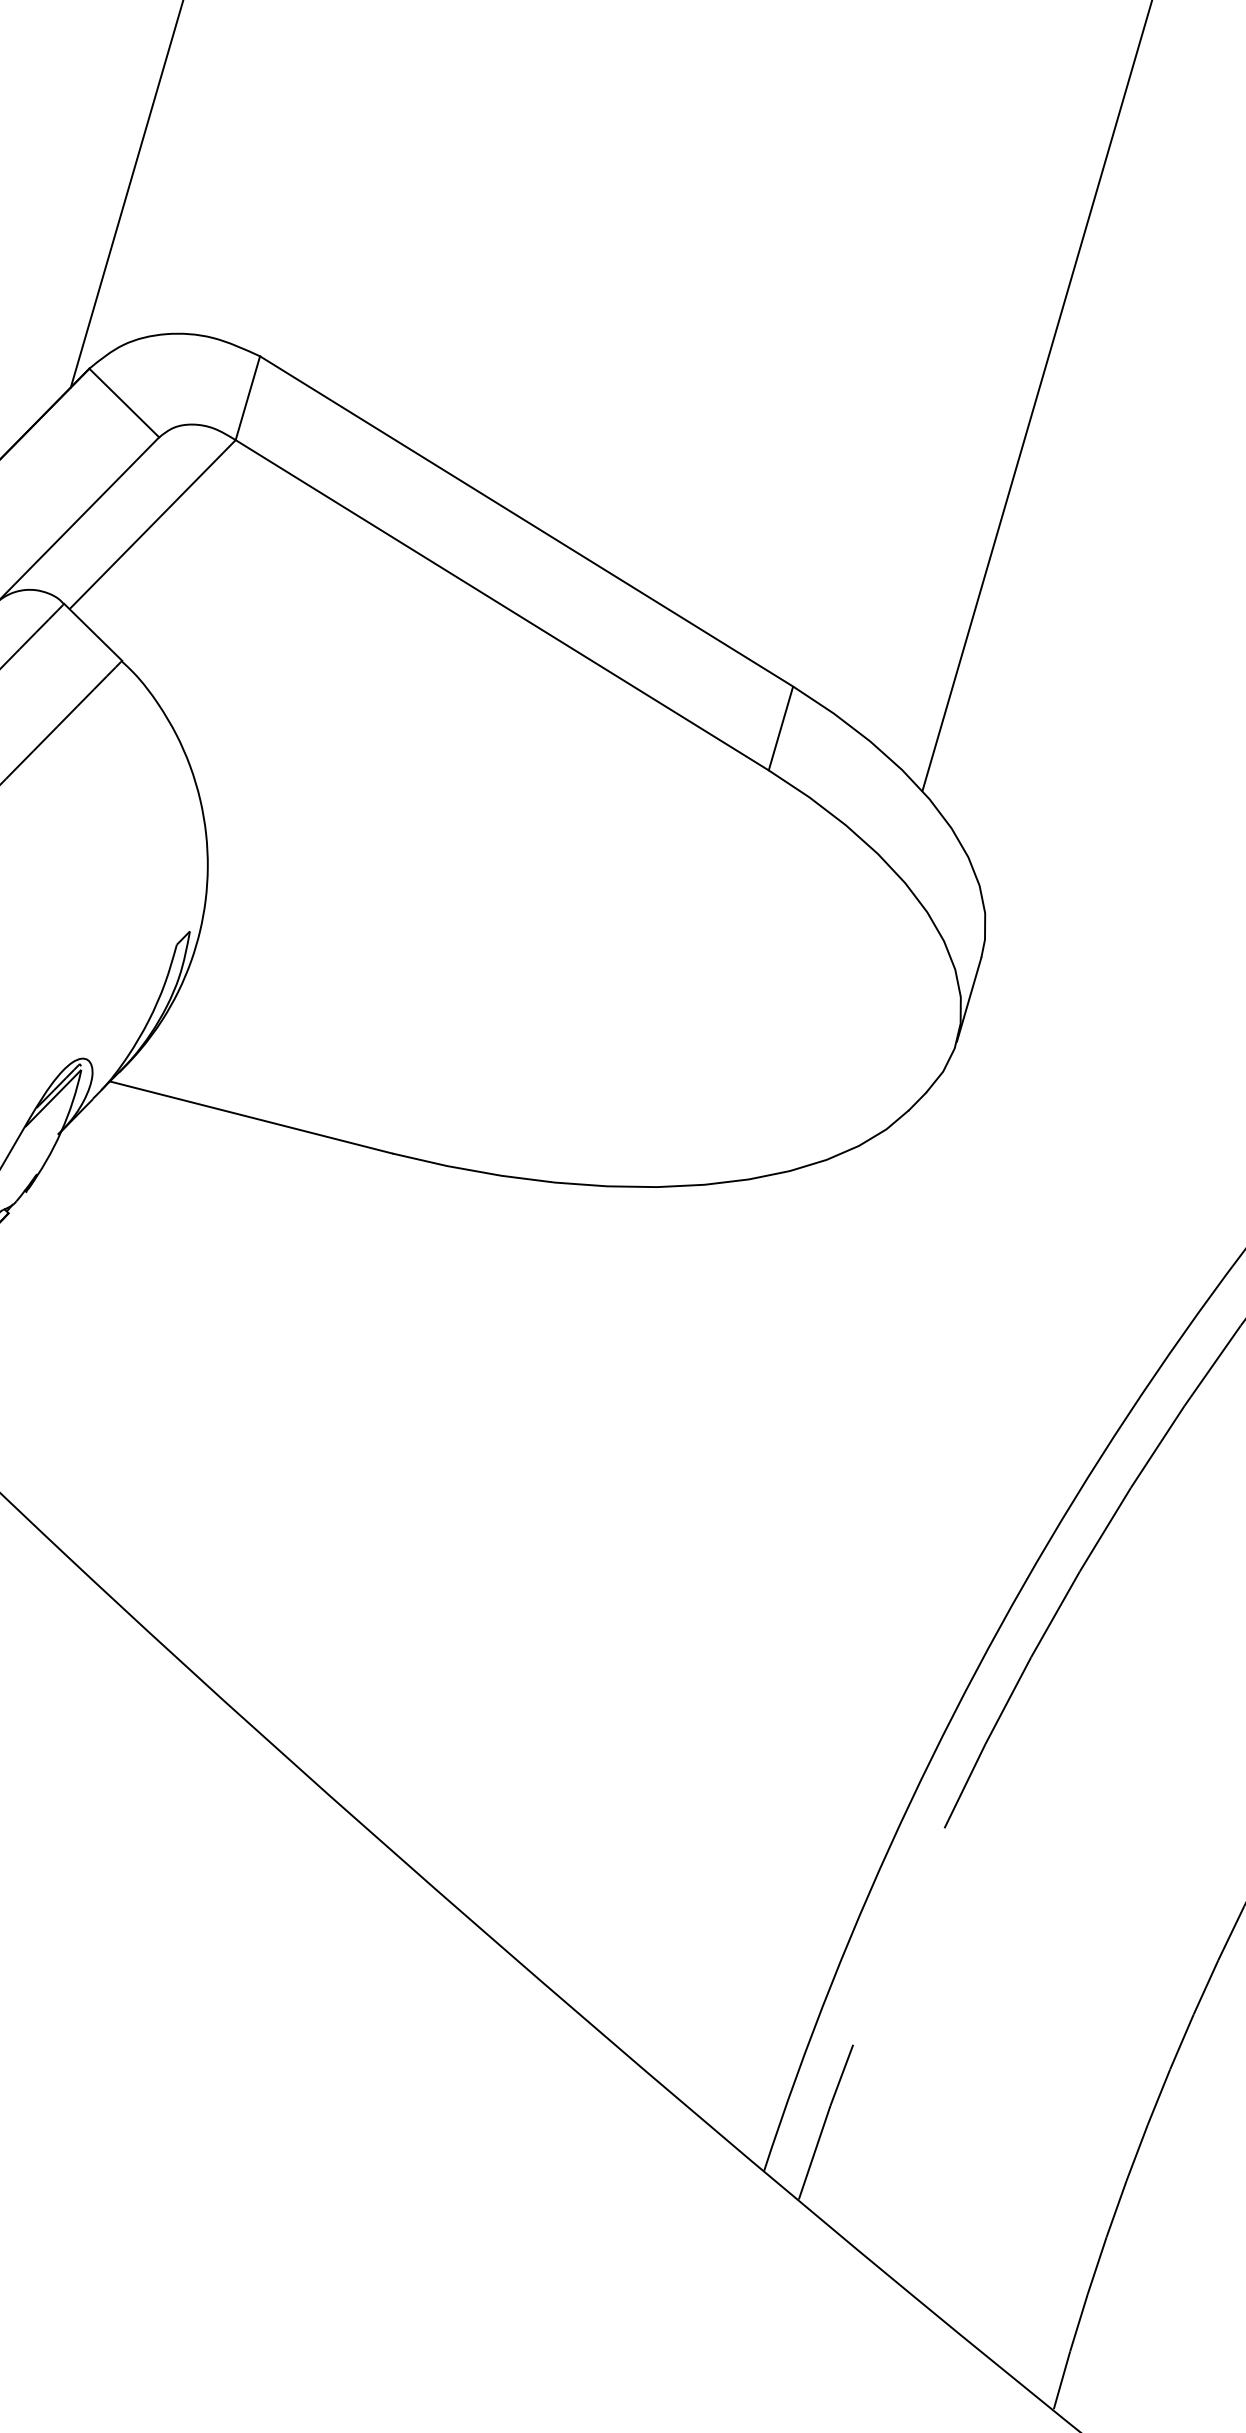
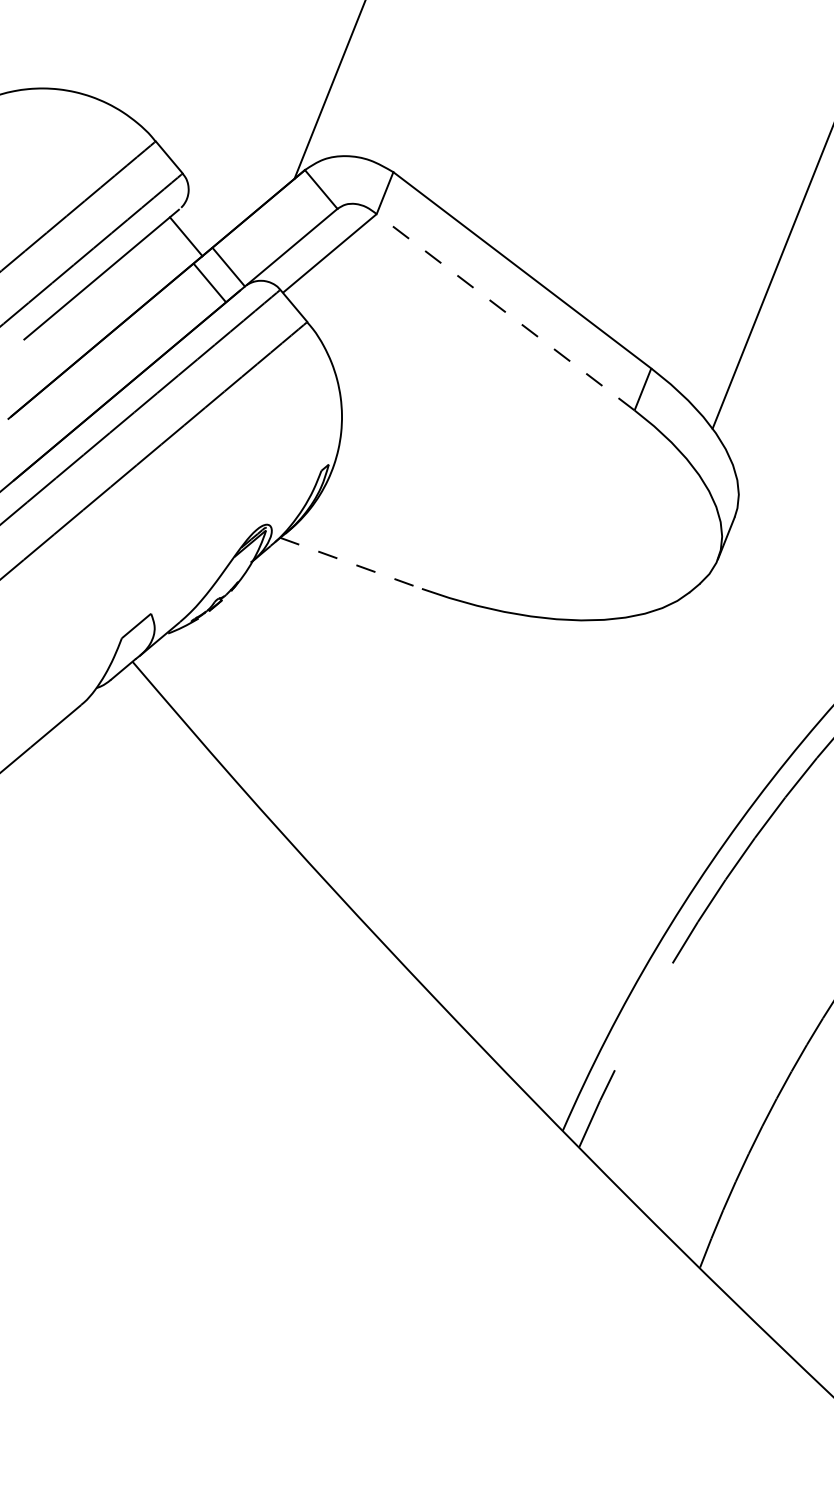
line: (501, 603) -> (505, 311), solid -> dashed
line: (251, 1117) -> (351, 563), solid -> dashed

